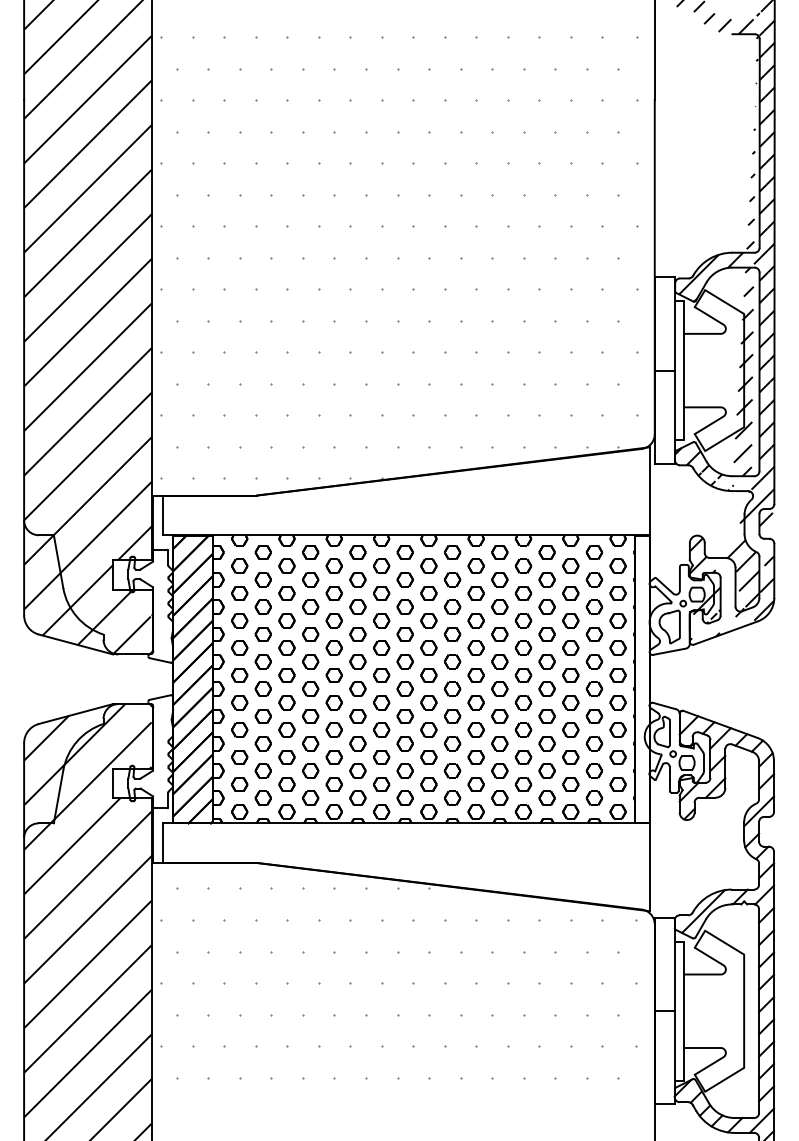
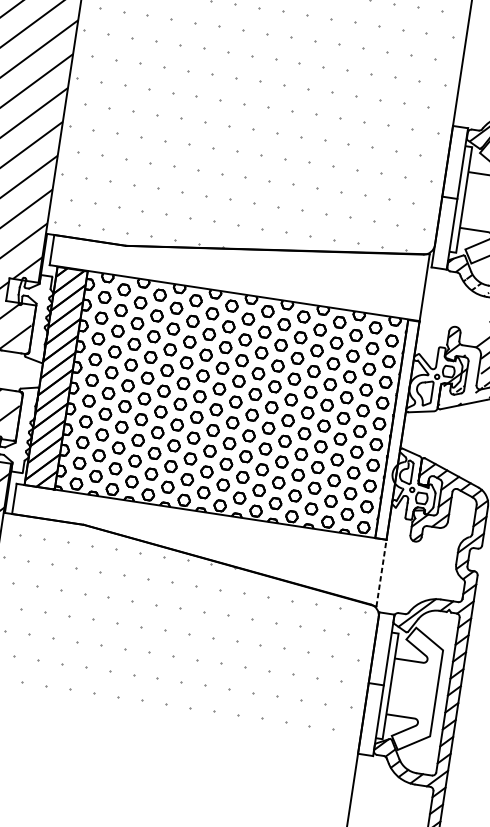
line: (649, 867) -> (381, 573), solid -> dashed

